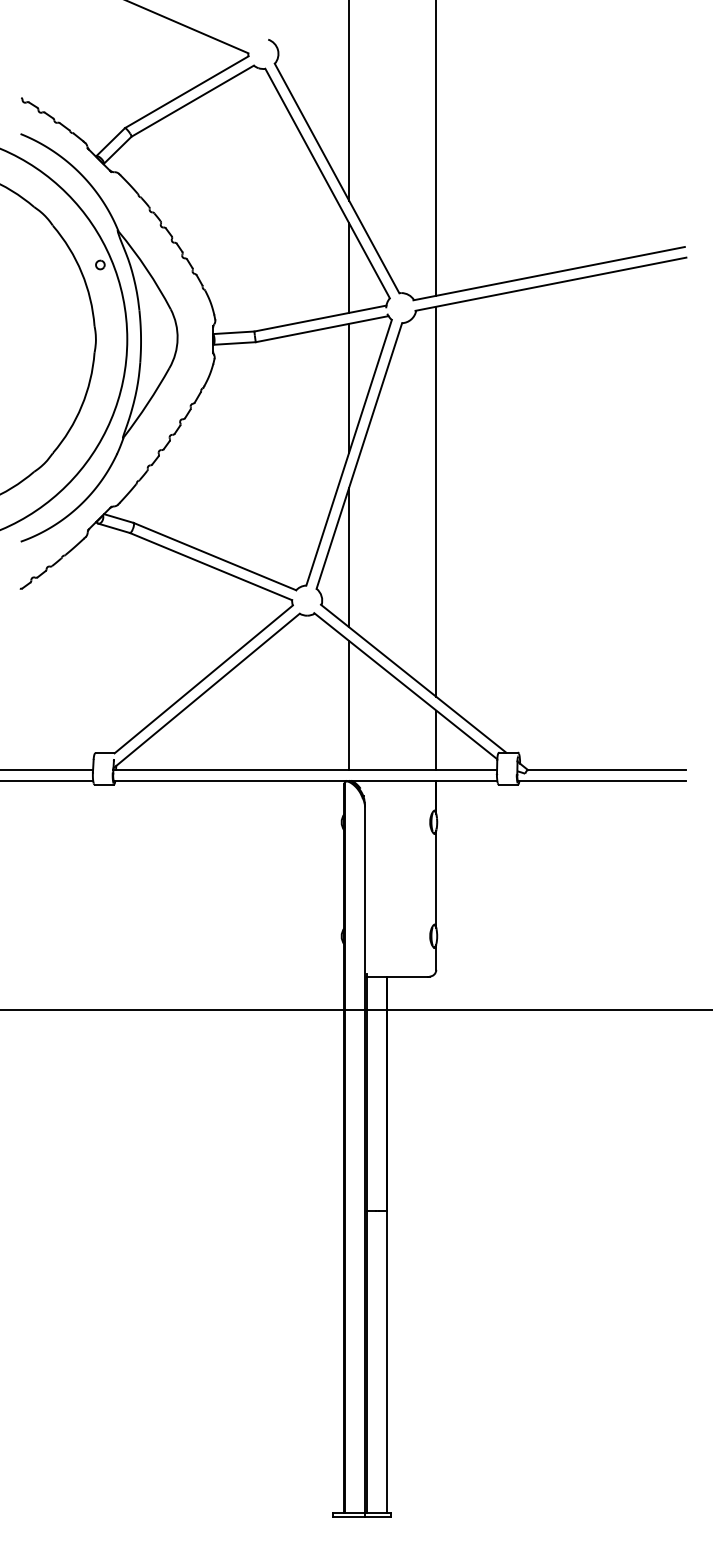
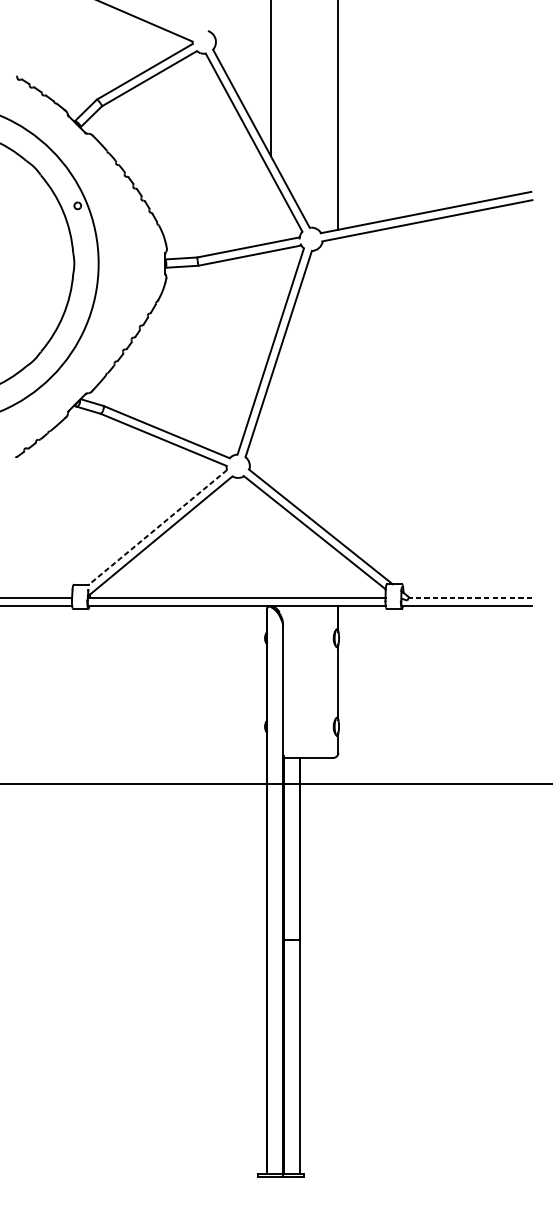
line: (349, 267) -> (271, 207), removed
part: (139, 329) -> (108, 255), removed
line: (349, 387) -> (271, 300), removed
line: (436, 501) -> (338, 389), removed
line: (349, 557) -> (271, 432), removed
line: (203, 679) -> (157, 527), solid -> dashed
line: (349, 705) -> (271, 547), removed
line: (436, 740) -> (338, 574), removed
line: (606, 770) -> (470, 598), solid -> dashed

